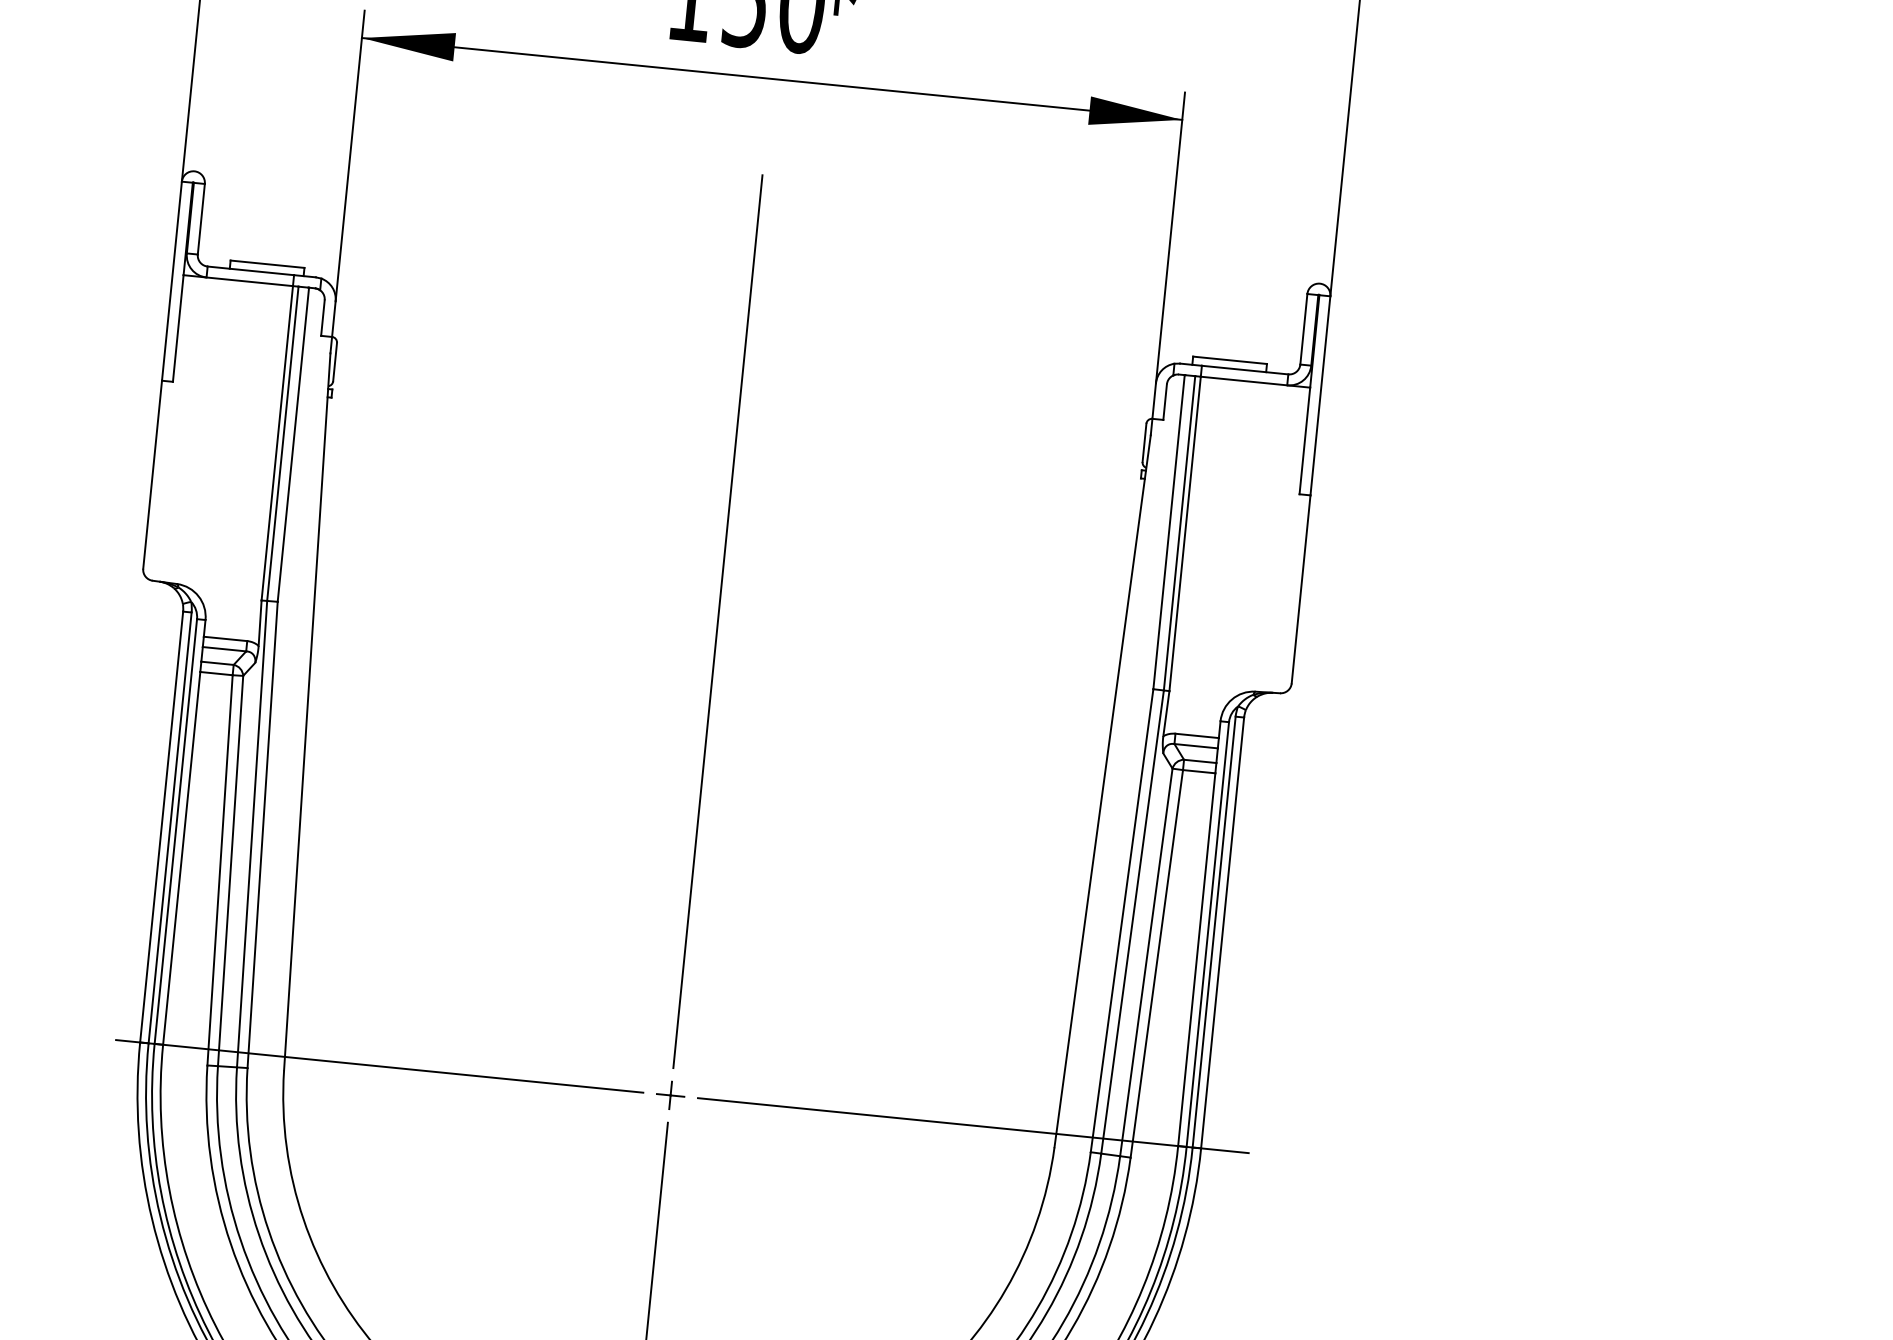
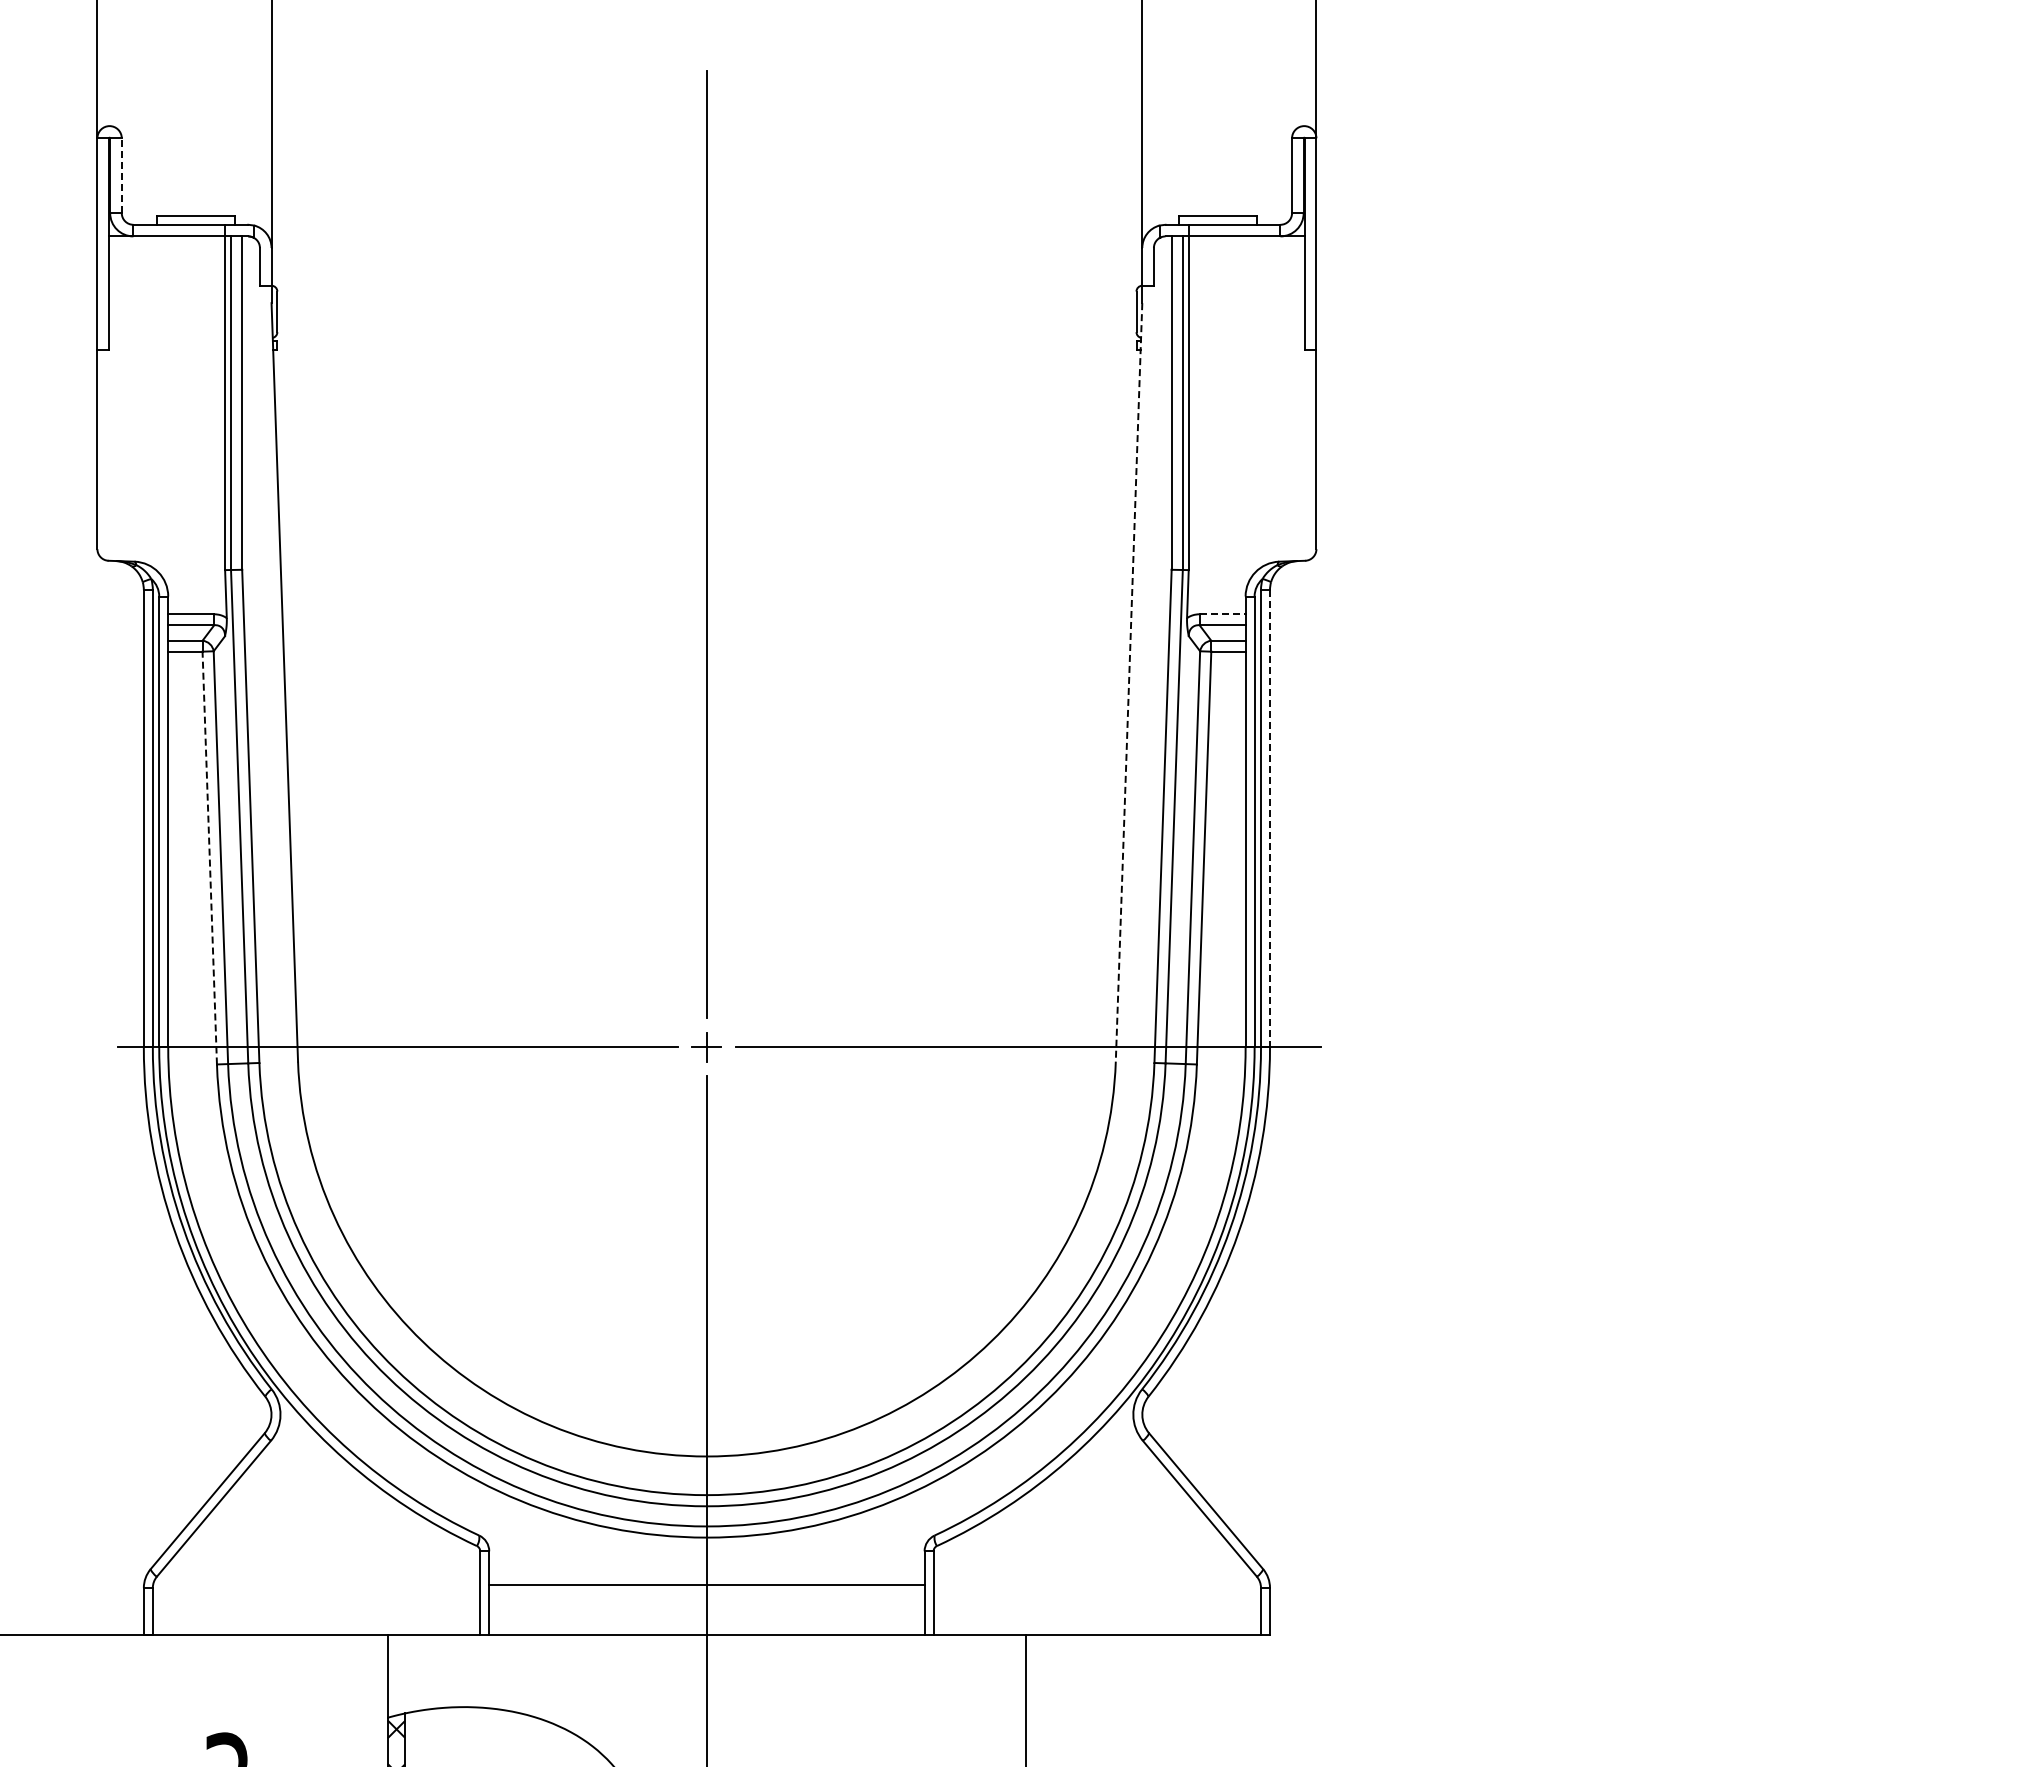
line: (201, 218) -> (121, 175), solid -> dashed
line: (1198, 736) -> (1223, 614), solid -> dashed
line: (1103, 791) -> (1129, 682), solid -> dashed
line: (219, 870) -> (209, 858), solid -> dashed
line: (1223, 932) -> (1270, 818), solid -> dashed

